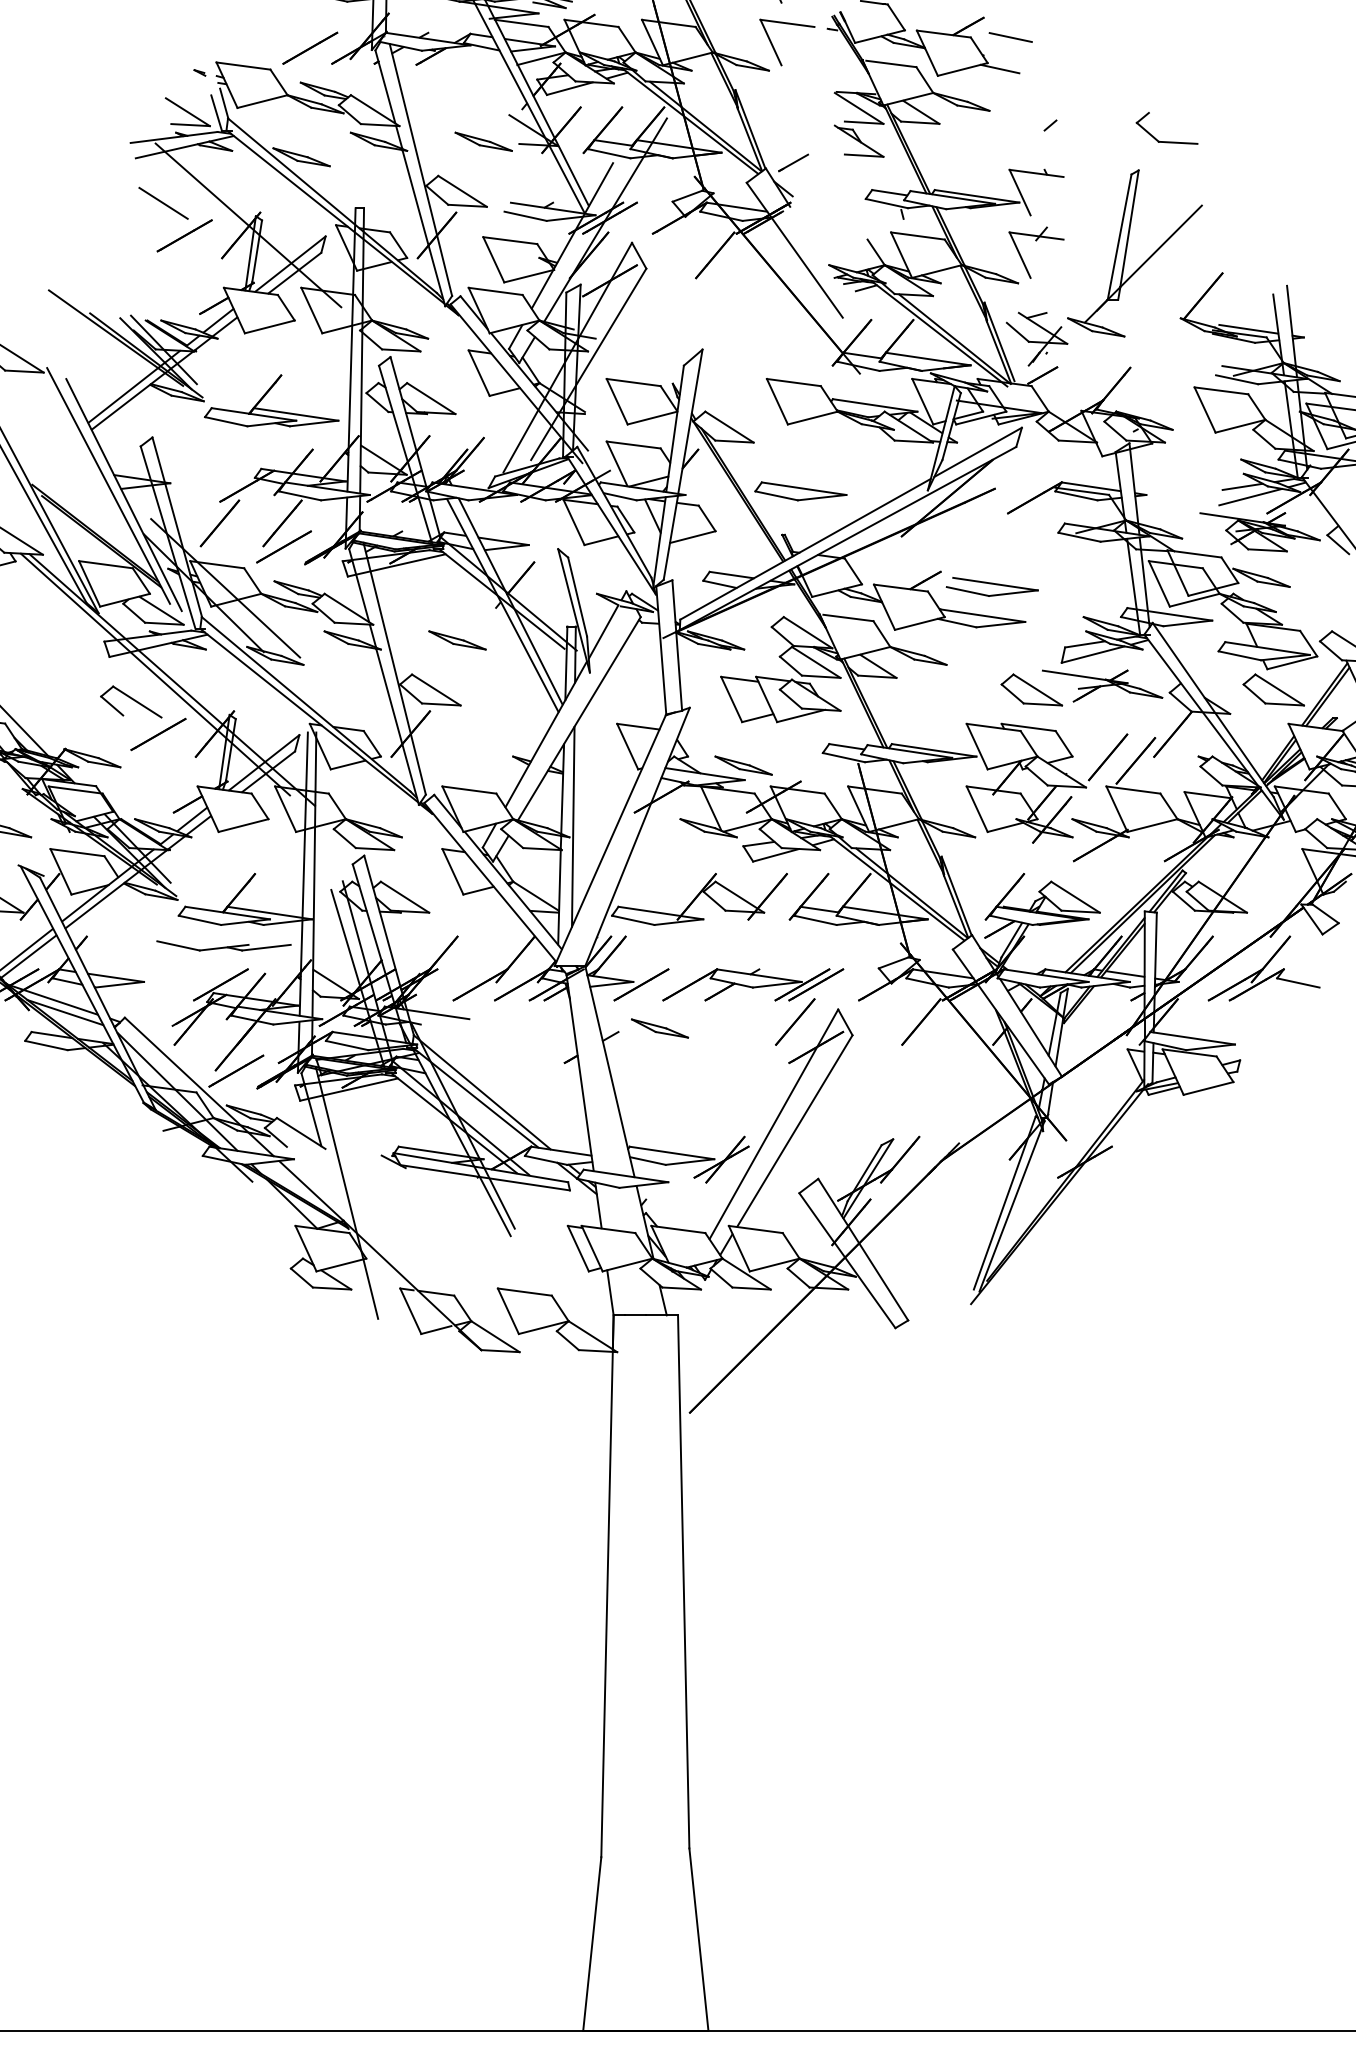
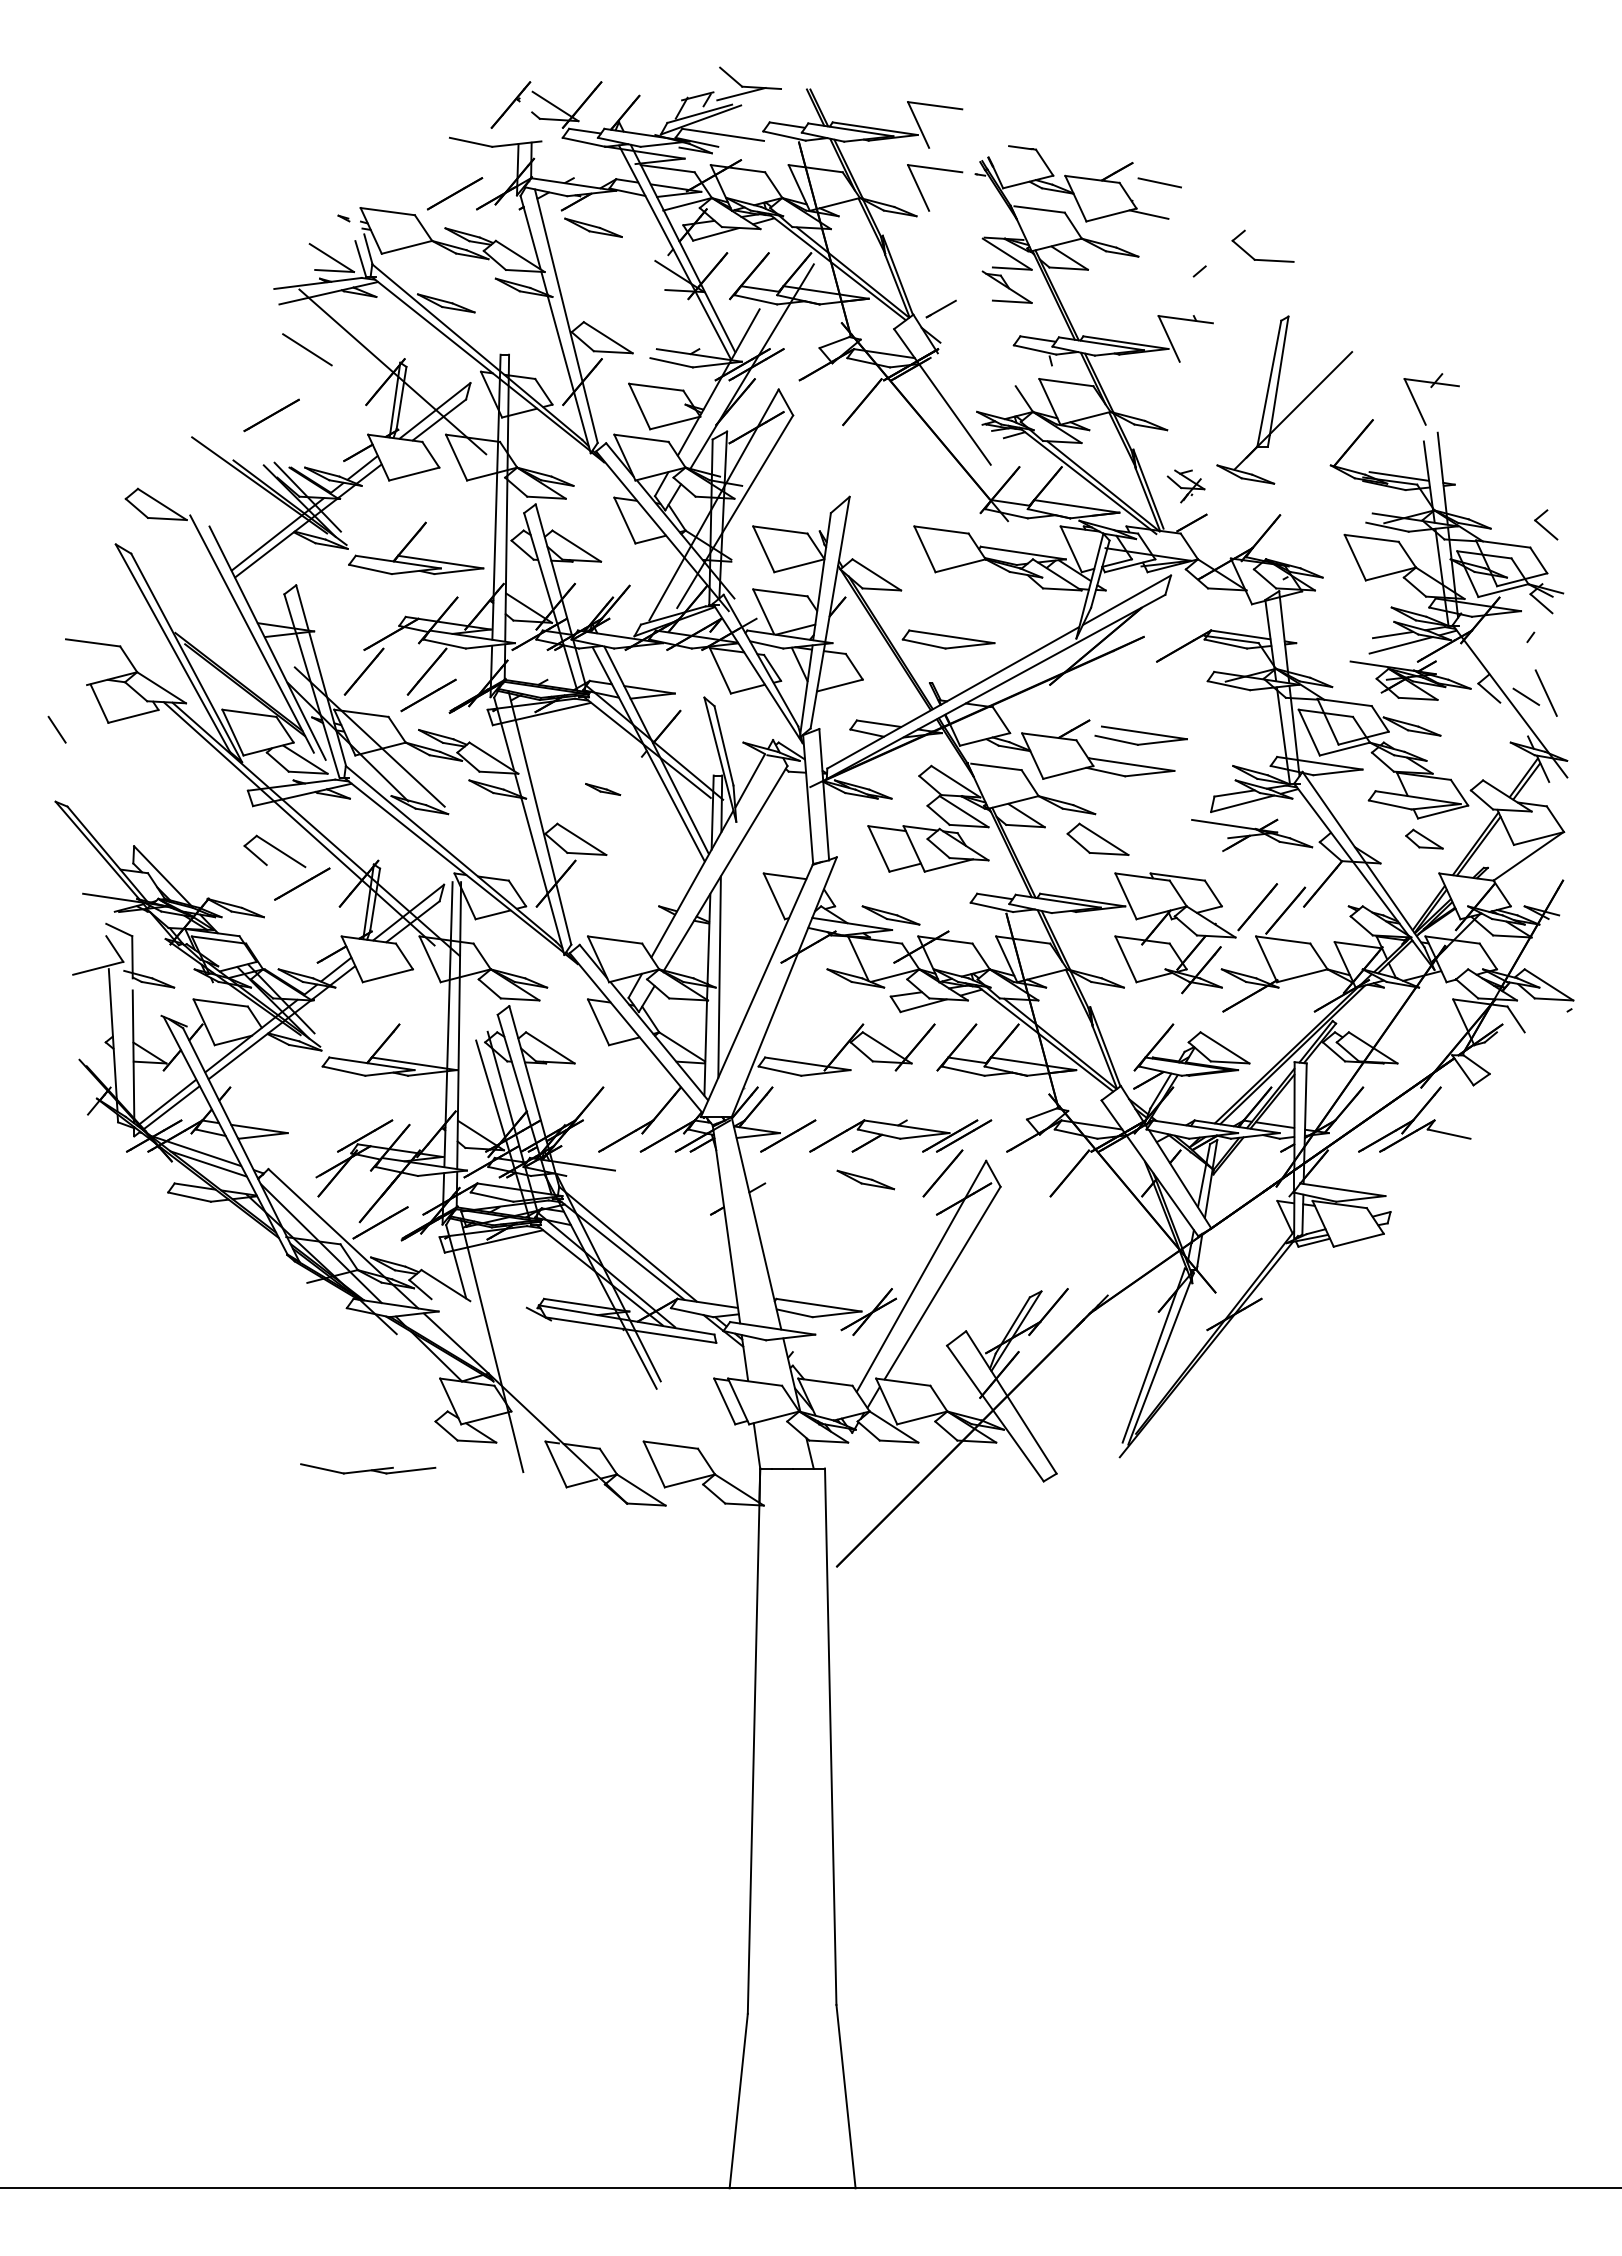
part: (483, 141) -> (593, 227), moved
part: (1166, 141) -> (1262, 259), moved
line: (184, 235) -> (271, 415), moved
part: (1036, 241) -> (1431, 388), moved
part: (1036, 339) -> (1185, 486), size x0.6
part: (456, 640) -> (602, 789), size x0.6
part: (1031, 689) -> (1097, 838), moved
part: (1273, 689) -> (1424, 838), size x0.6
part: (224, 945) -> (368, 1468), moved
part: (659, 1028) -> (865, 1179), moved

